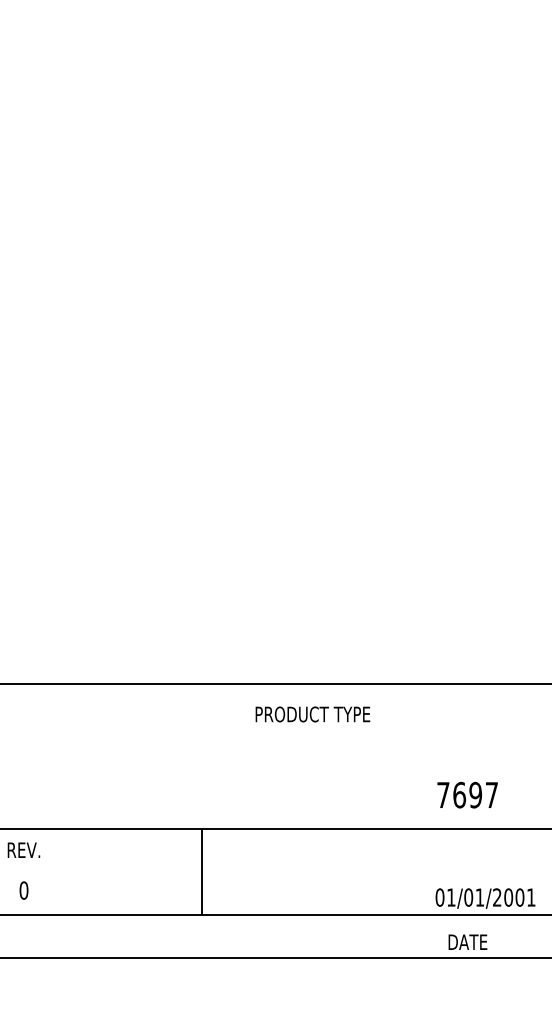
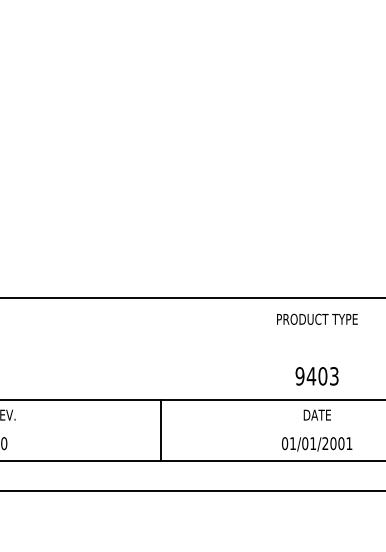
text: (312, 714) -> (317, 319), moved
text: (467, 794) -> (317, 375), 7697 -> 9403
line: (201, 871) -> (160, 430), moved
text: (485, 898) -> (317, 444), moved
text: (467, 941) -> (317, 414), moved

